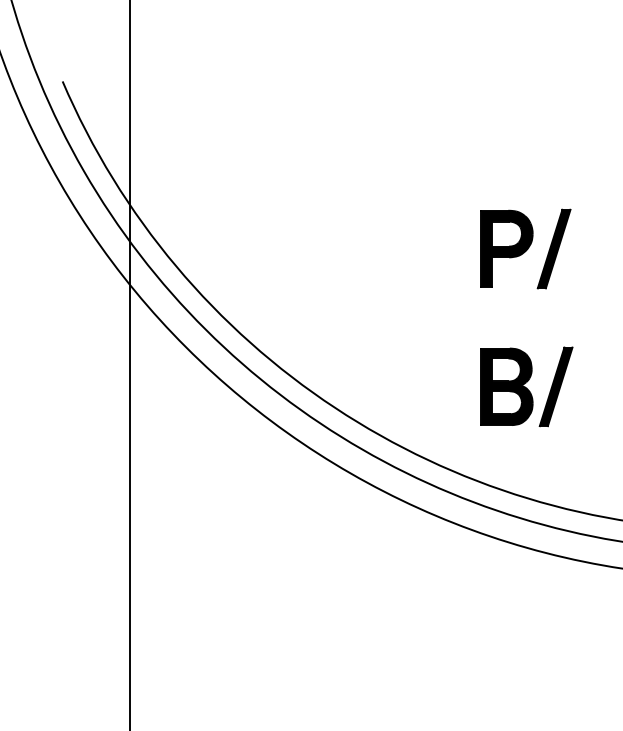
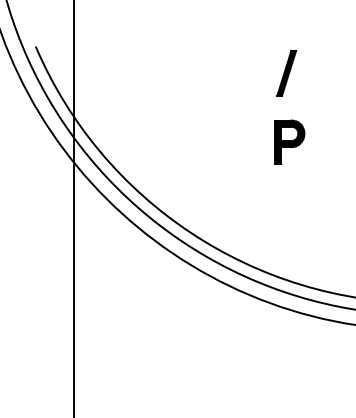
part: (553, 249) -> (286, 73), moved
part: (527, 385) -> (301, 220), removed

